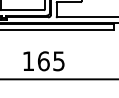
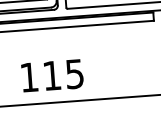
text: (43, 61) -> (51, 76), 165 -> 115

